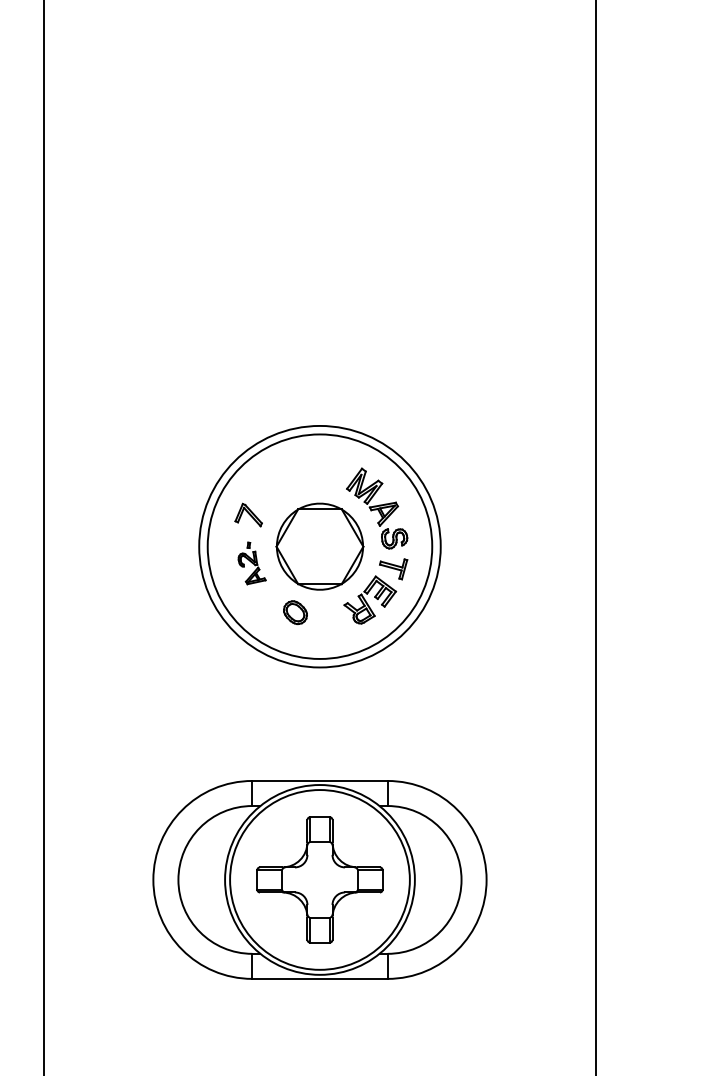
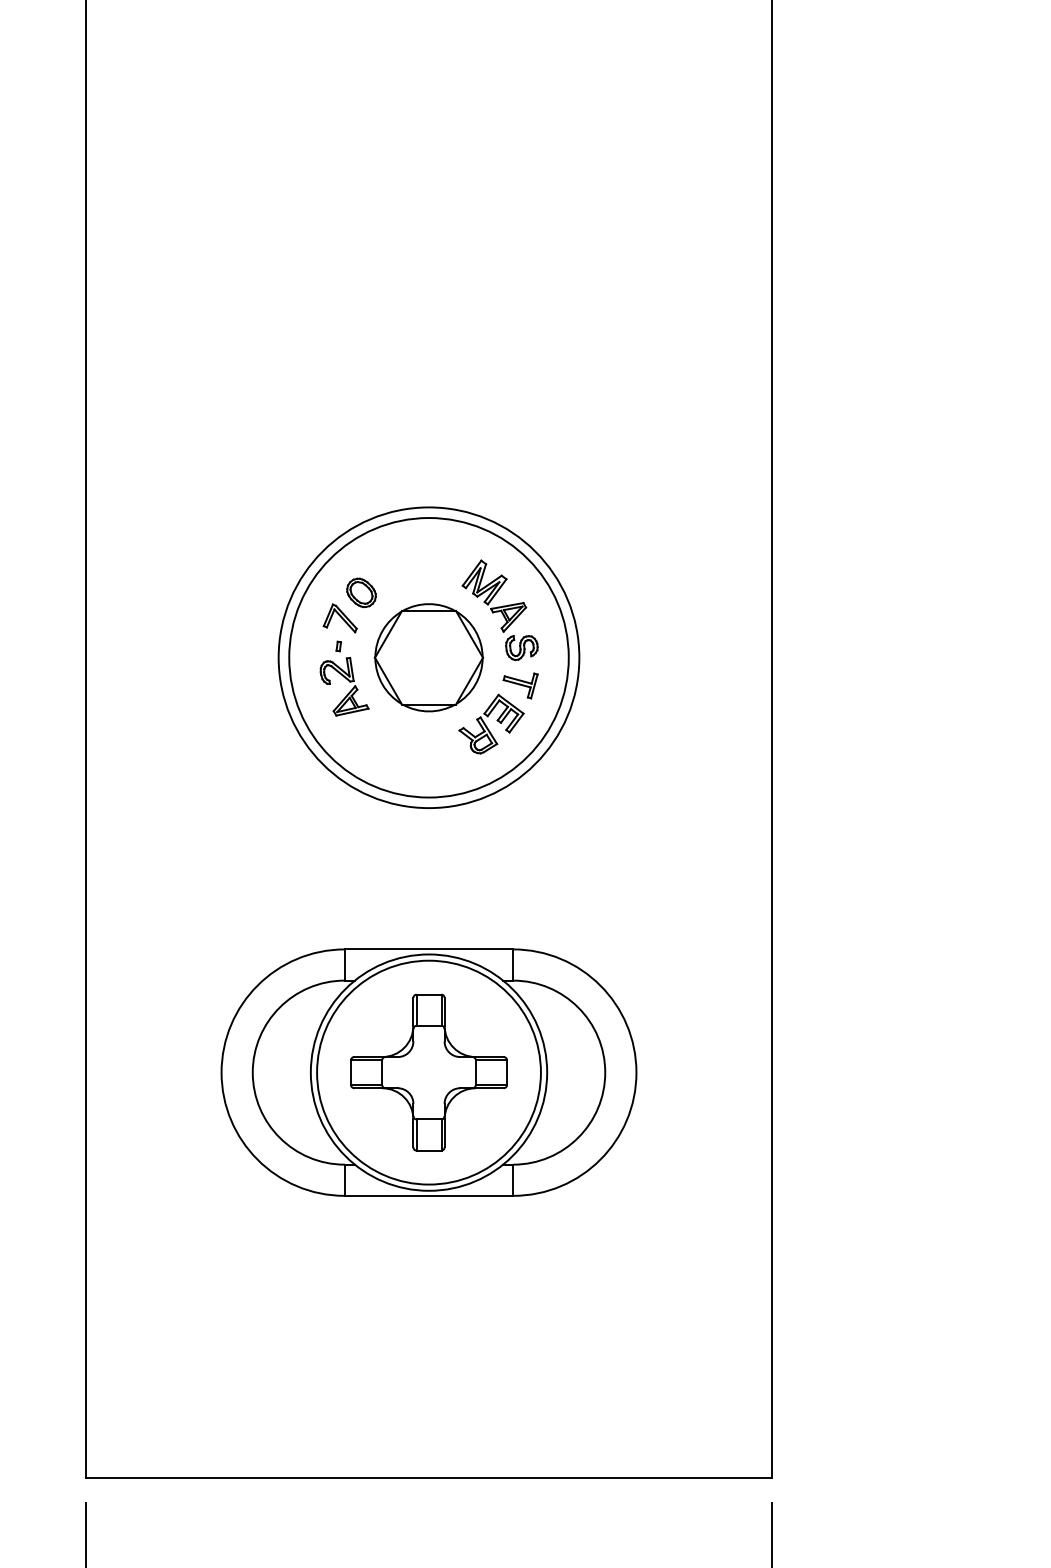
part: (252, 563) -> (344, 678), size x1.43
part: (295, 612) -> (361, 592), moved

